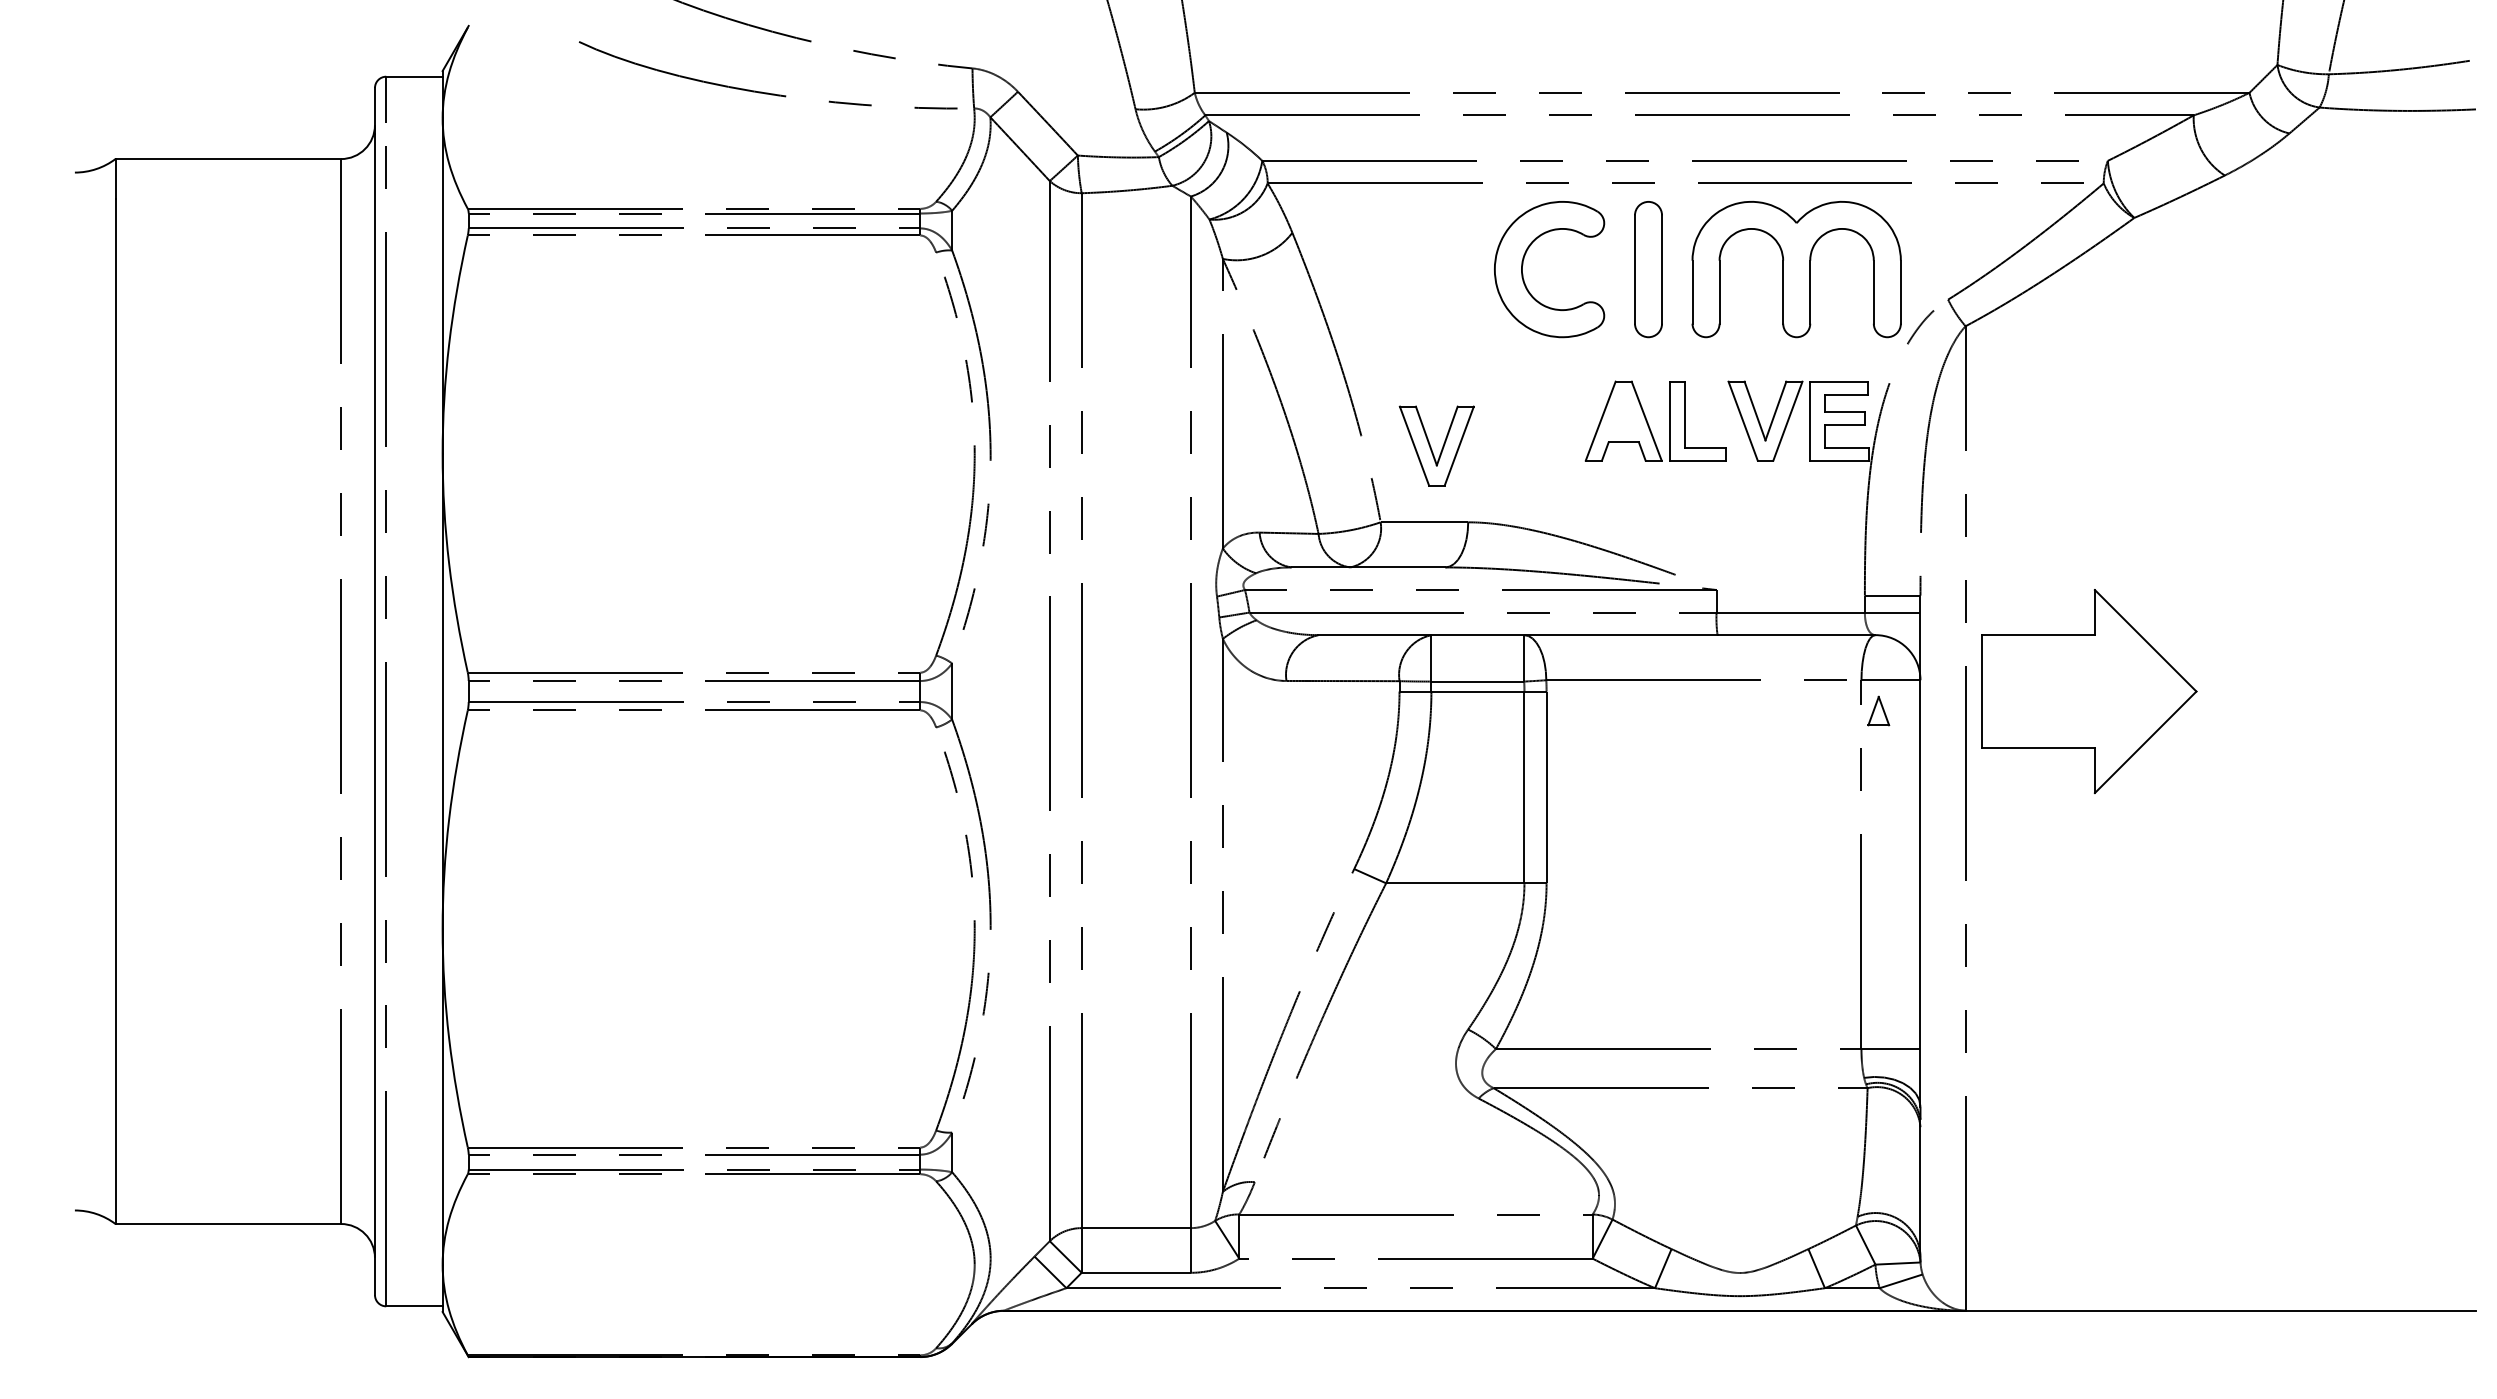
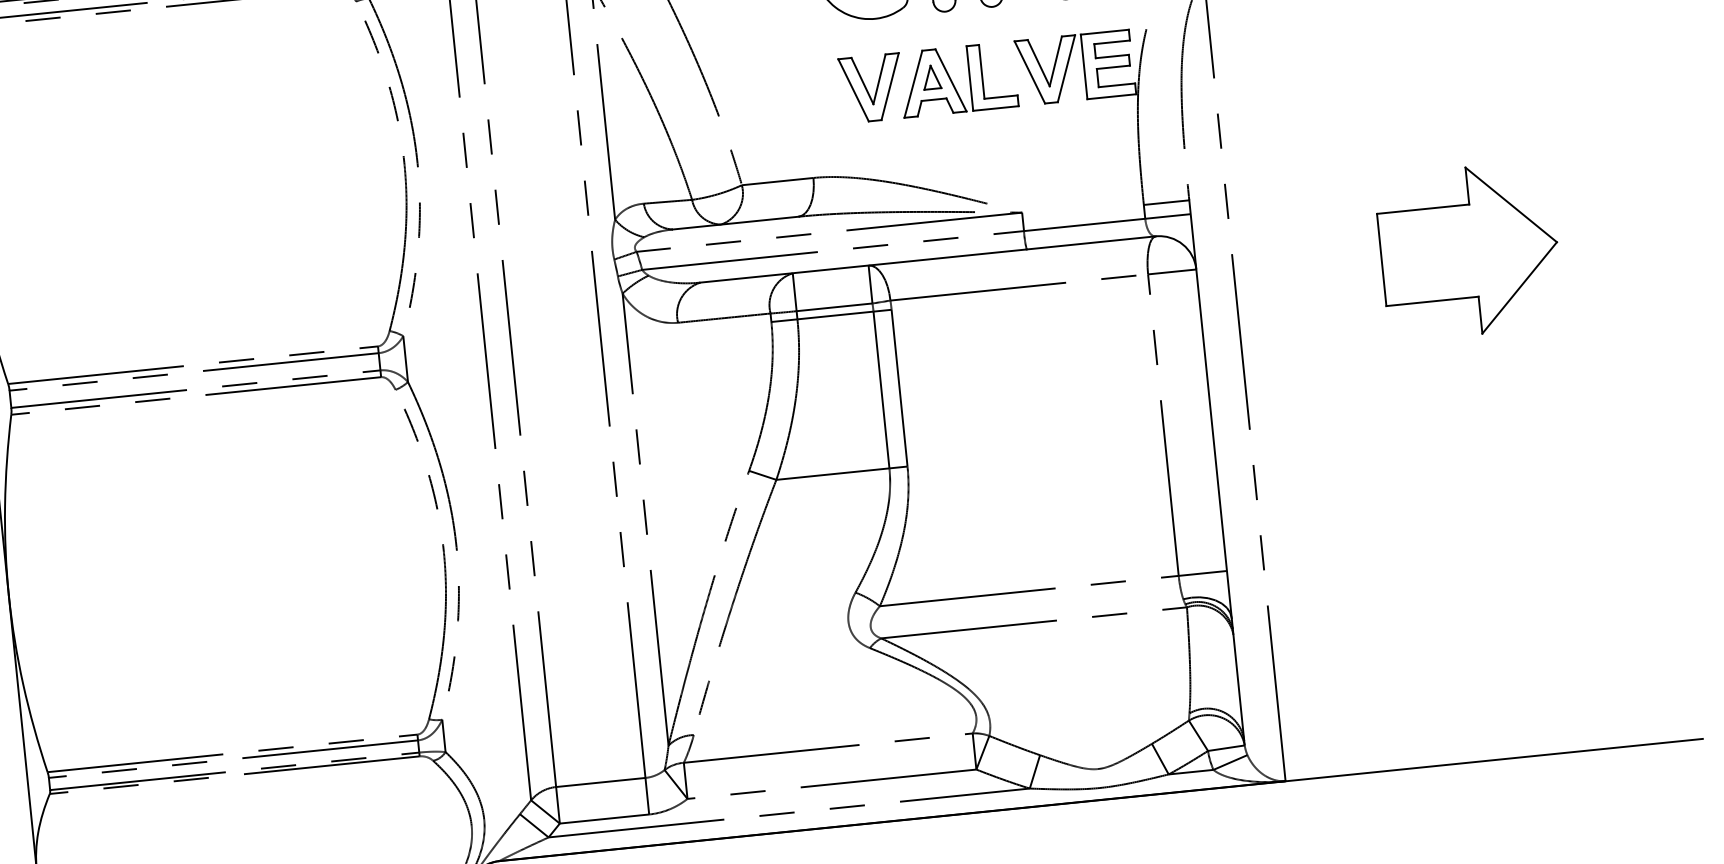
part: (1436, 445) -> (871, 87), moved
part: (2089, 691) -> (1469, 251), moved
part: (1878, 710) -> (931, 76), moved

